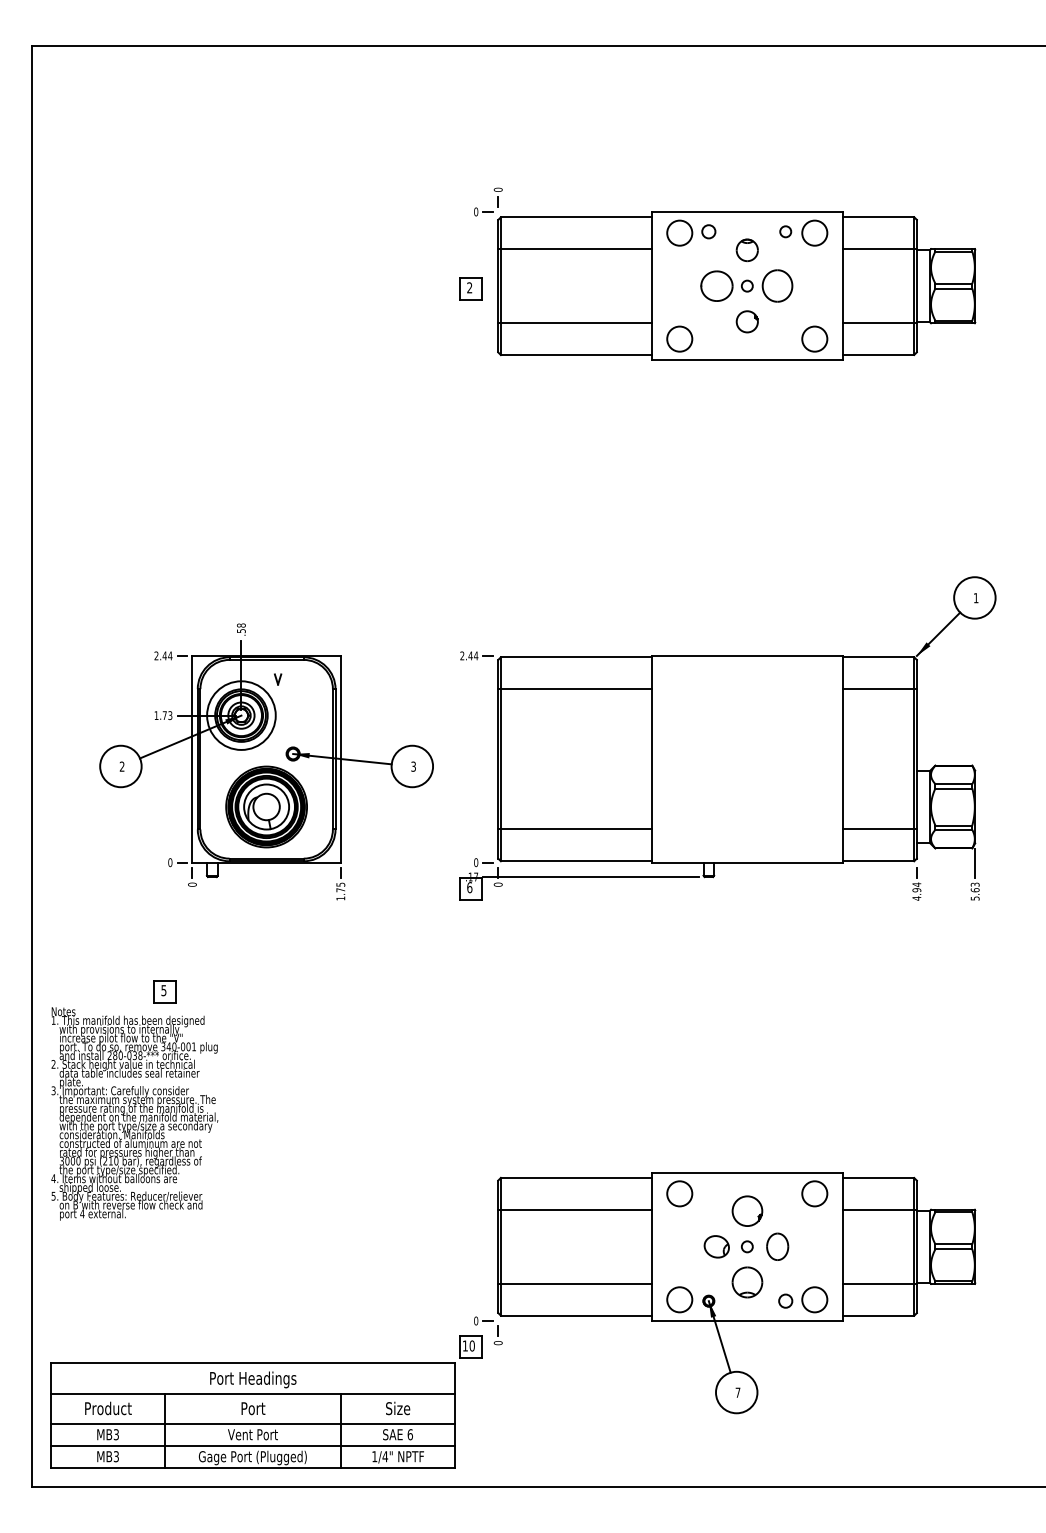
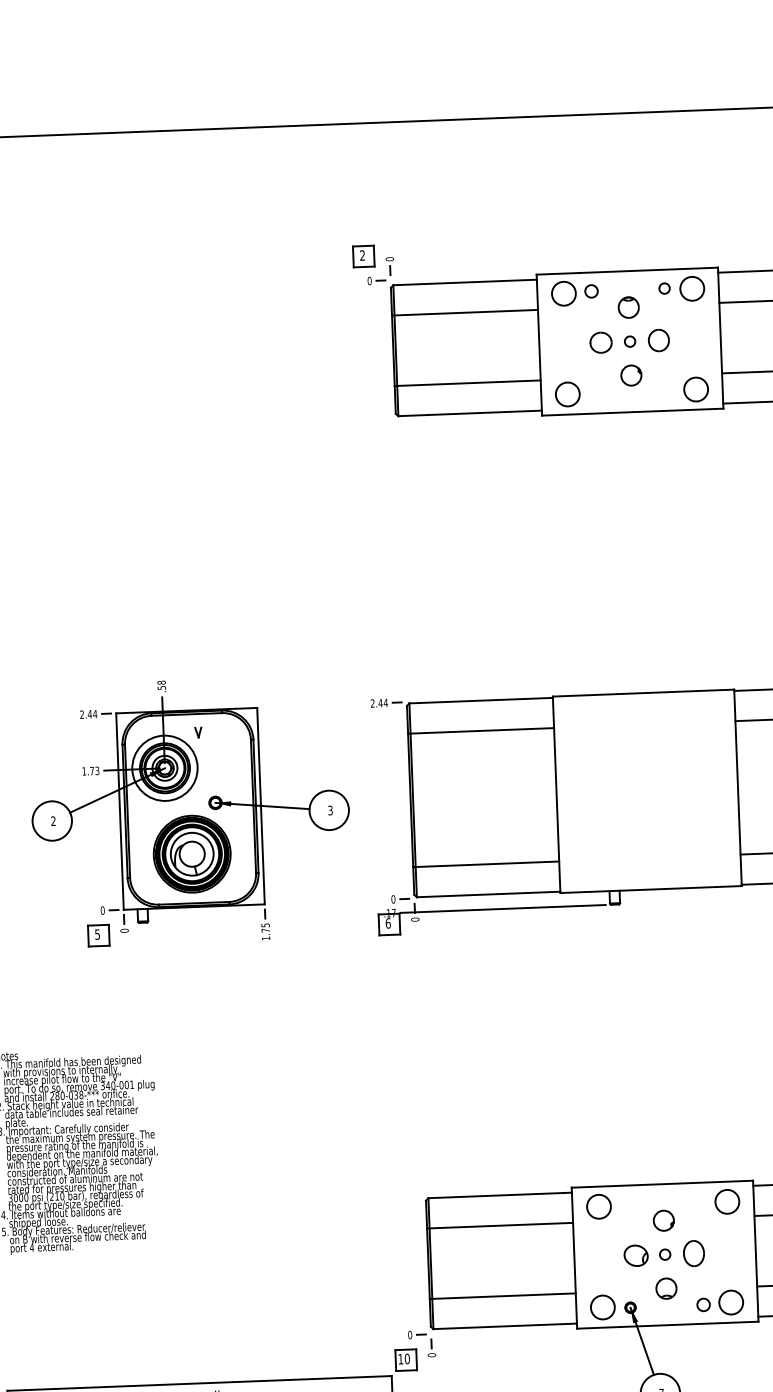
part: (716, 285) -> (600, 342), size x0.71
part: (777, 286) -> (658, 340), size x0.71
part: (470, 288) -> (363, 256), moved
part: (164, 991) -> (98, 935), moved
circle: (746, 1210) -> (663, 1220), size x0.71
part: (746, 1282) -> (665, 1288), size x0.71

